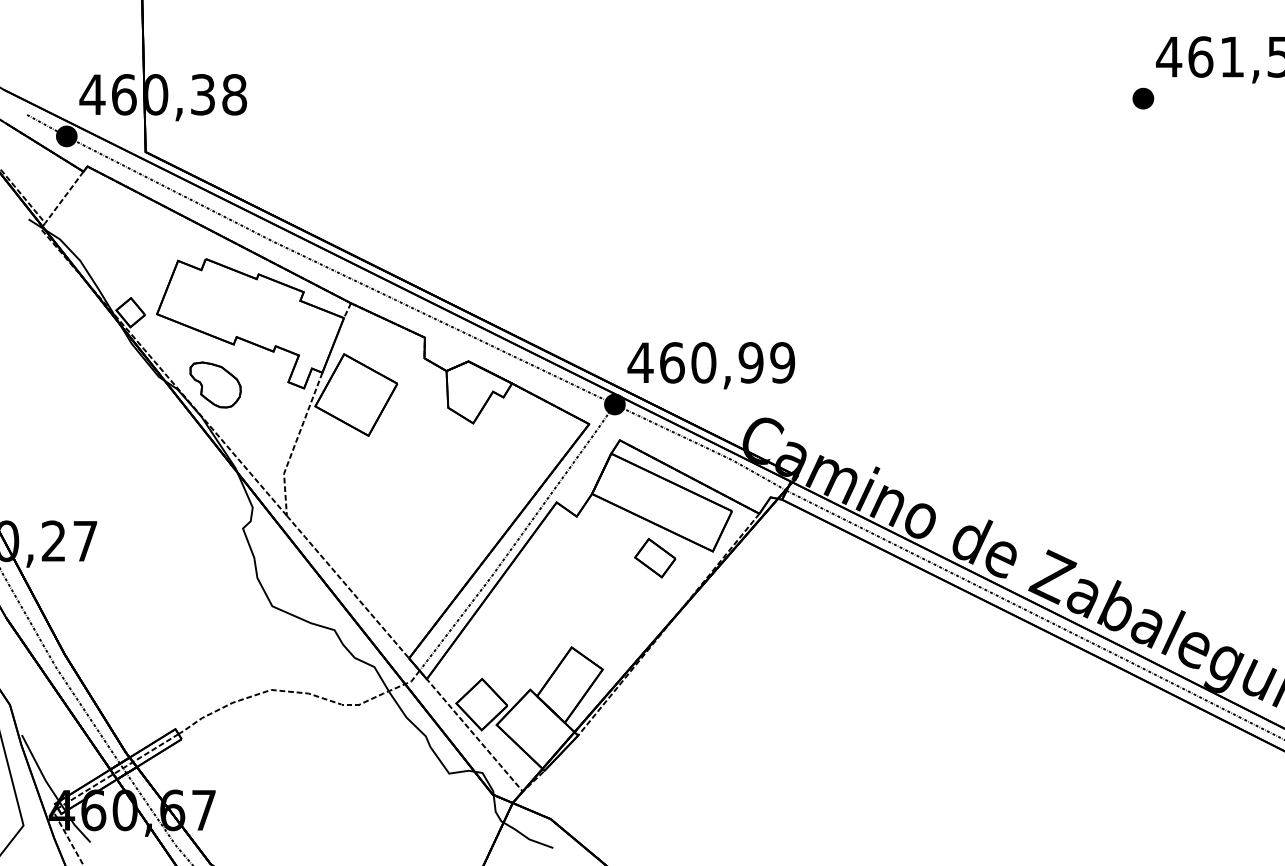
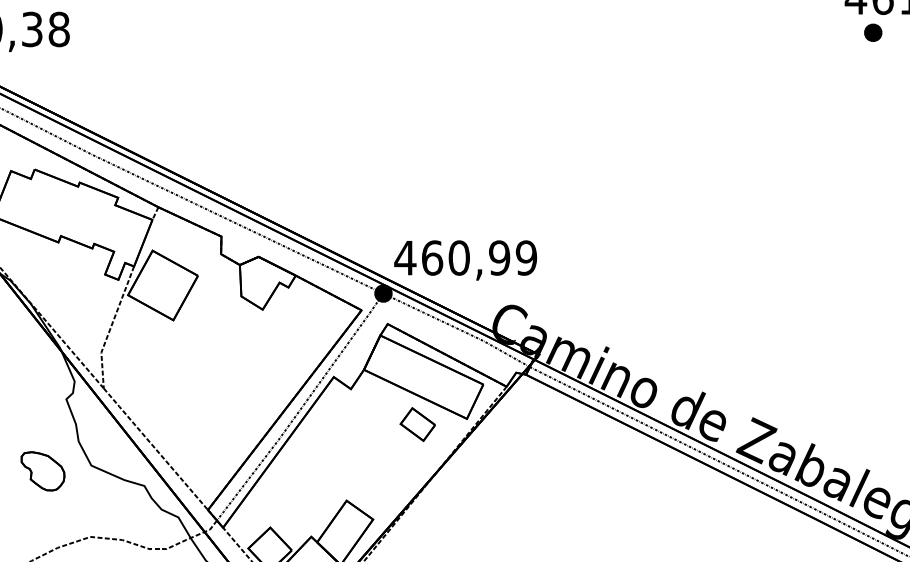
part: (1143, 98) -> (873, 32), moved
part: (215, 384) -> (42, 470), moved

